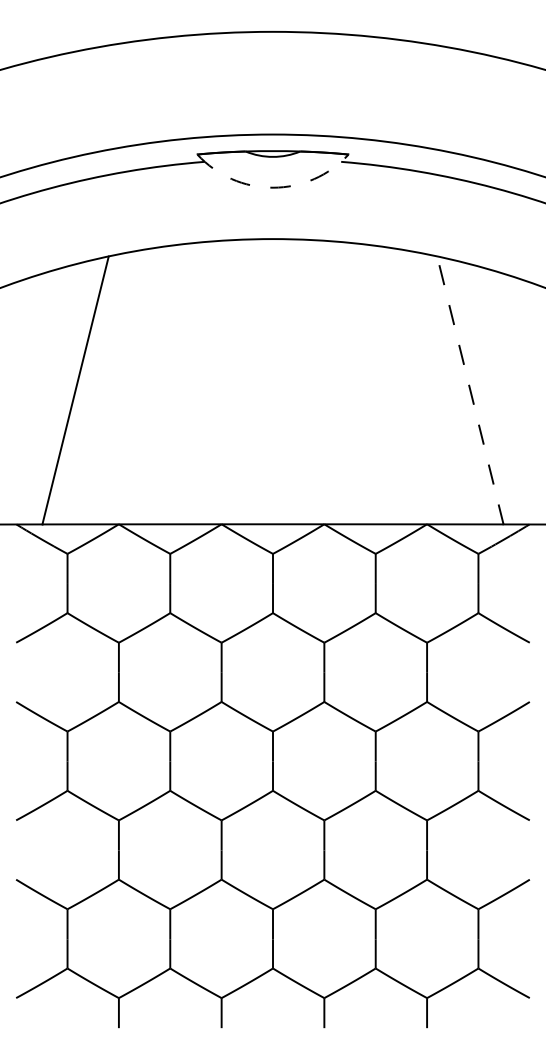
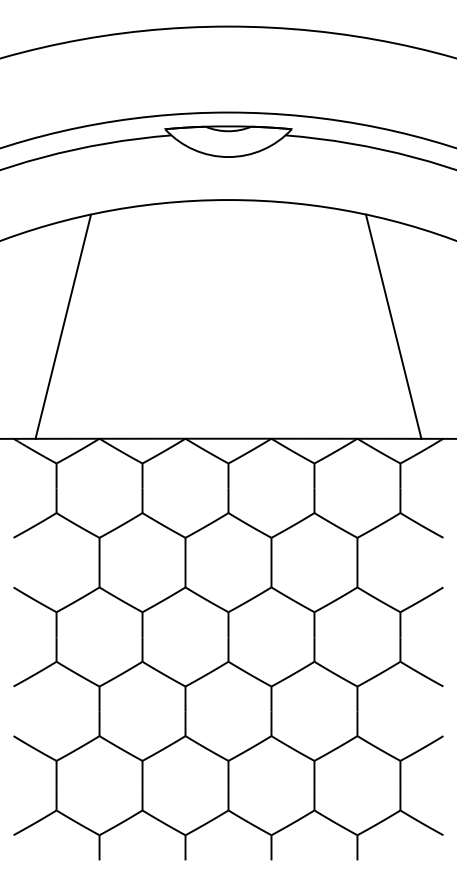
arc: (273, 188) -> (228, 157), dashed -> solid
line: (470, 390) -> (393, 326), dashed -> solid

